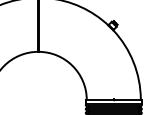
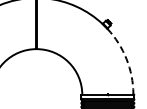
arc: (133, 62) -> (126, 59), solid -> dashed

